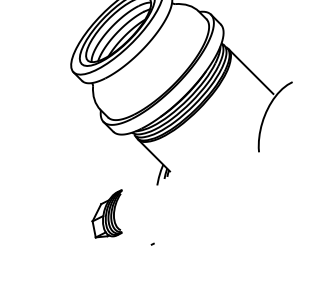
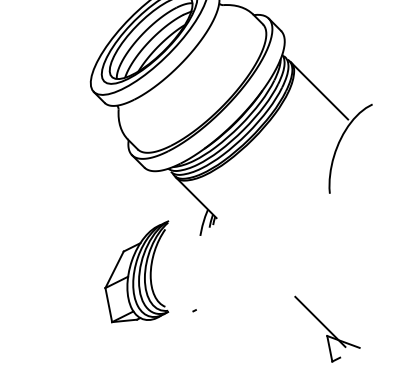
part: (107, 213) -> (136, 271), size x1.67
part: (257, 258) -> (327, 328), added

